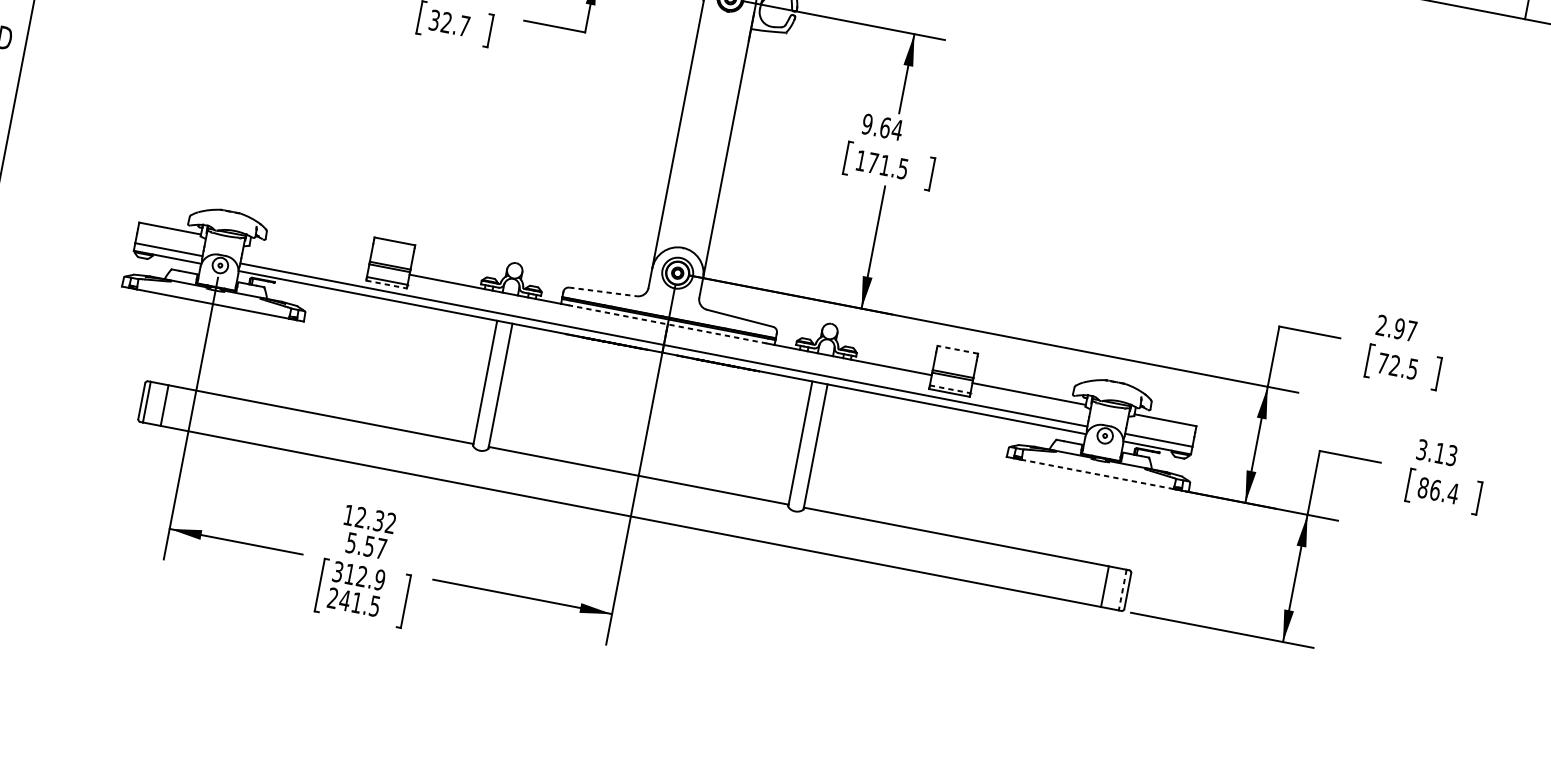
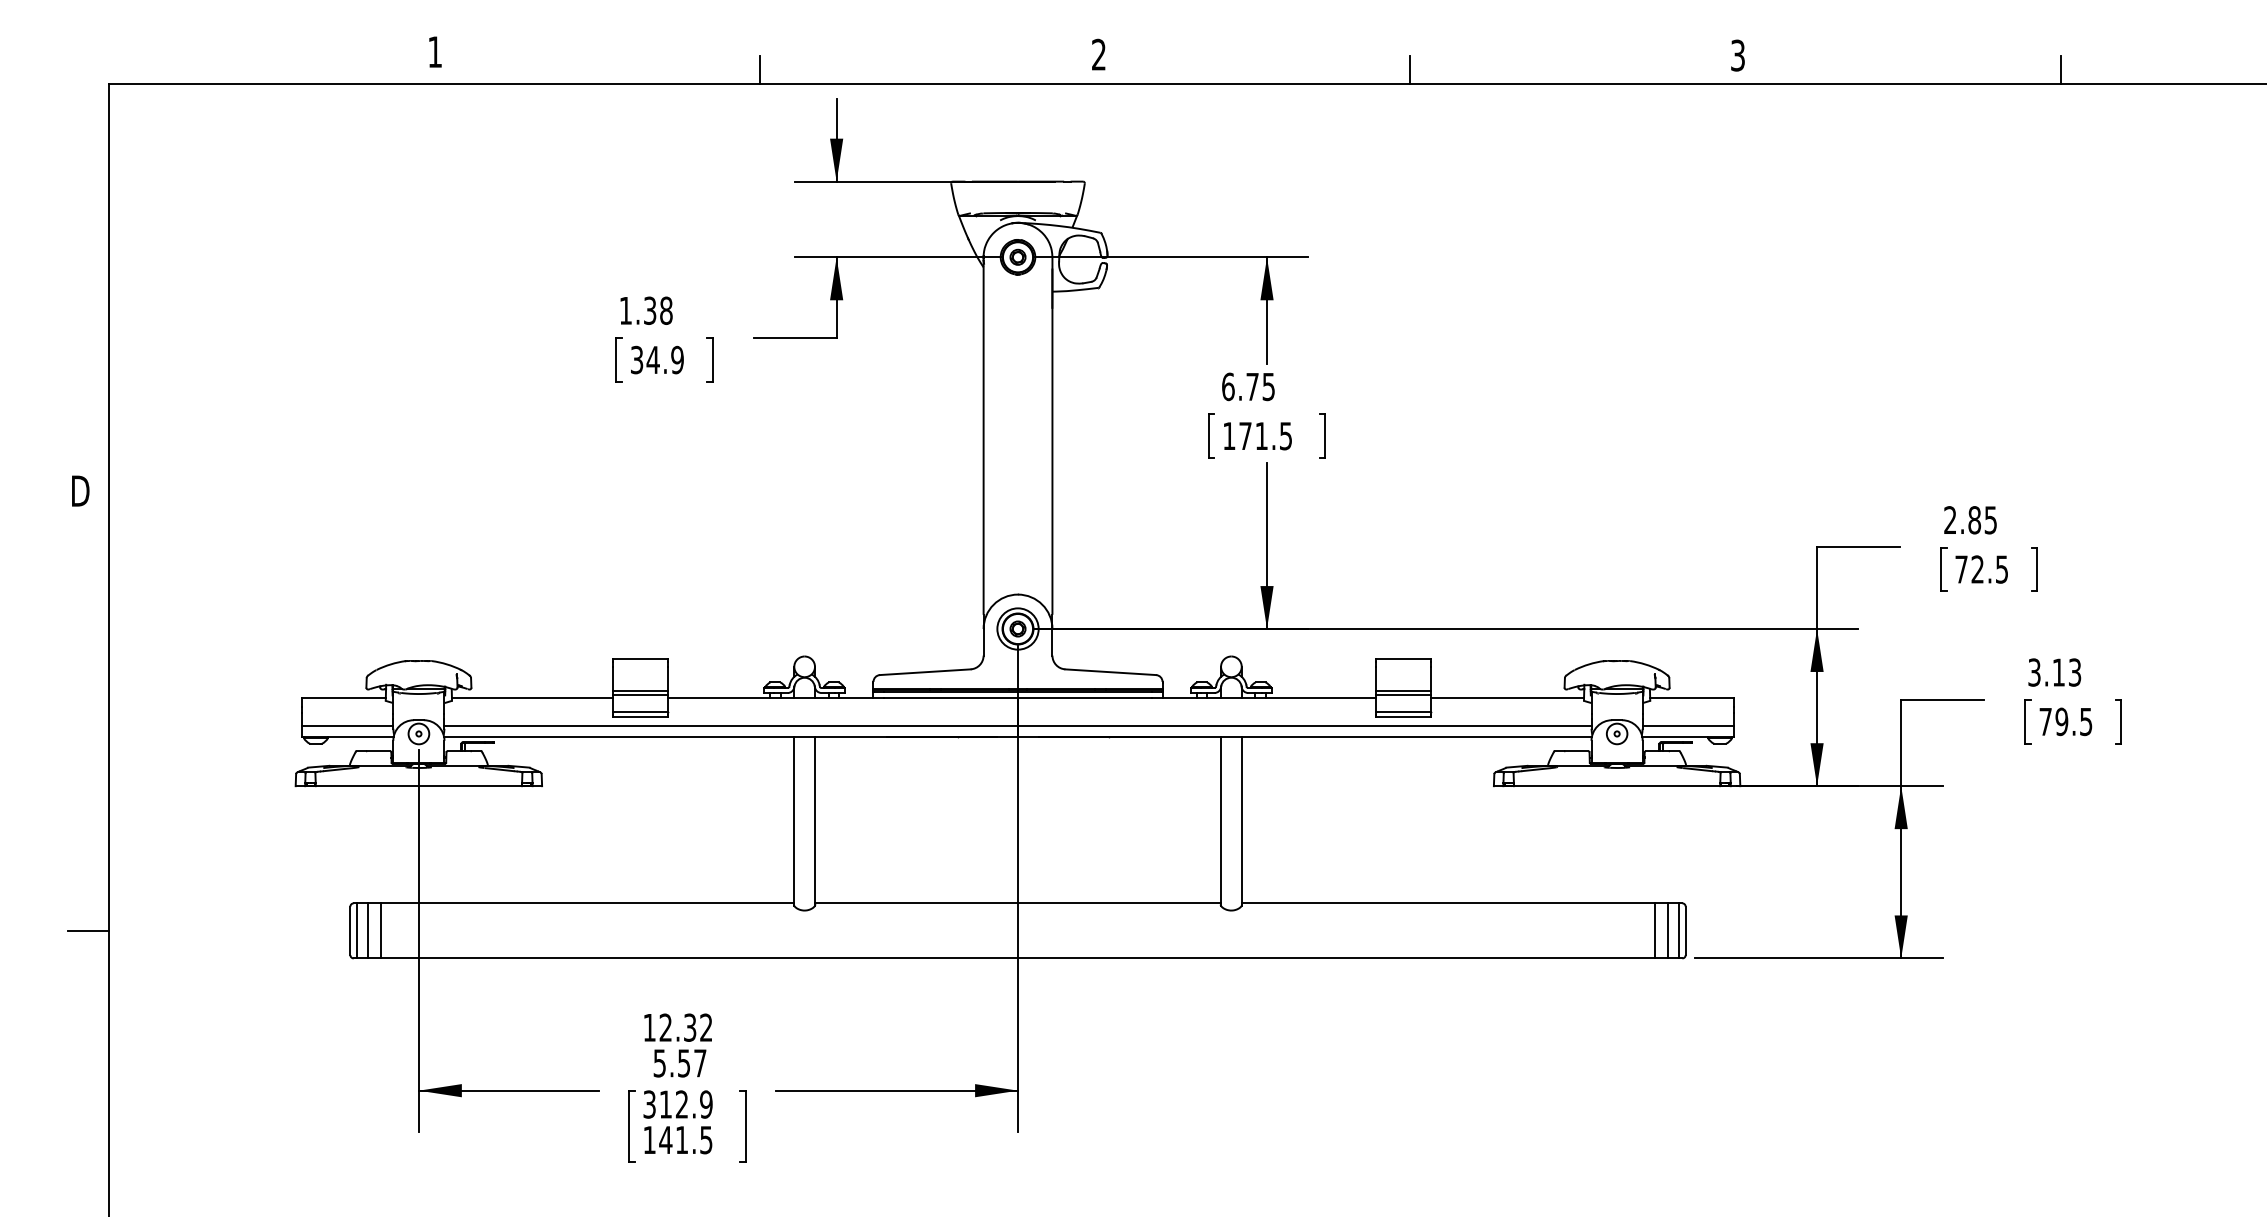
text: (454, 23) -> (664, 359), 32.7 -> 34.9
text: (882, 126) -> (1248, 386), 9.64 -> 6.75
line: (309, 255) -> (532, 698), added
line: (386, 284) -> (640, 717), dashed -> solid
line: (603, 292) -> (925, 672), dashed -> solid
line: (667, 324) -> (1017, 698), dashed -> solid
text: (1405, 330) -> (1982, 520), 2.97 -> 2.85
line: (958, 349) -> (1403, 658), dashed -> solid
line: (950, 389) -> (1403, 712), dashed -> solid
line: (154, 403) -> (367, 930), added
line: (1097, 474) -> (1616, 786), dashed -> solid
text: (1438, 490) -> (2065, 721), 86.4 -> 79.5
line: (1115, 588) -> (1668, 930), added
line: (1122, 589) -> (1678, 930), dashed -> solid
text: (332, 597) -> (649, 1139), 241.5 -> 141.5

